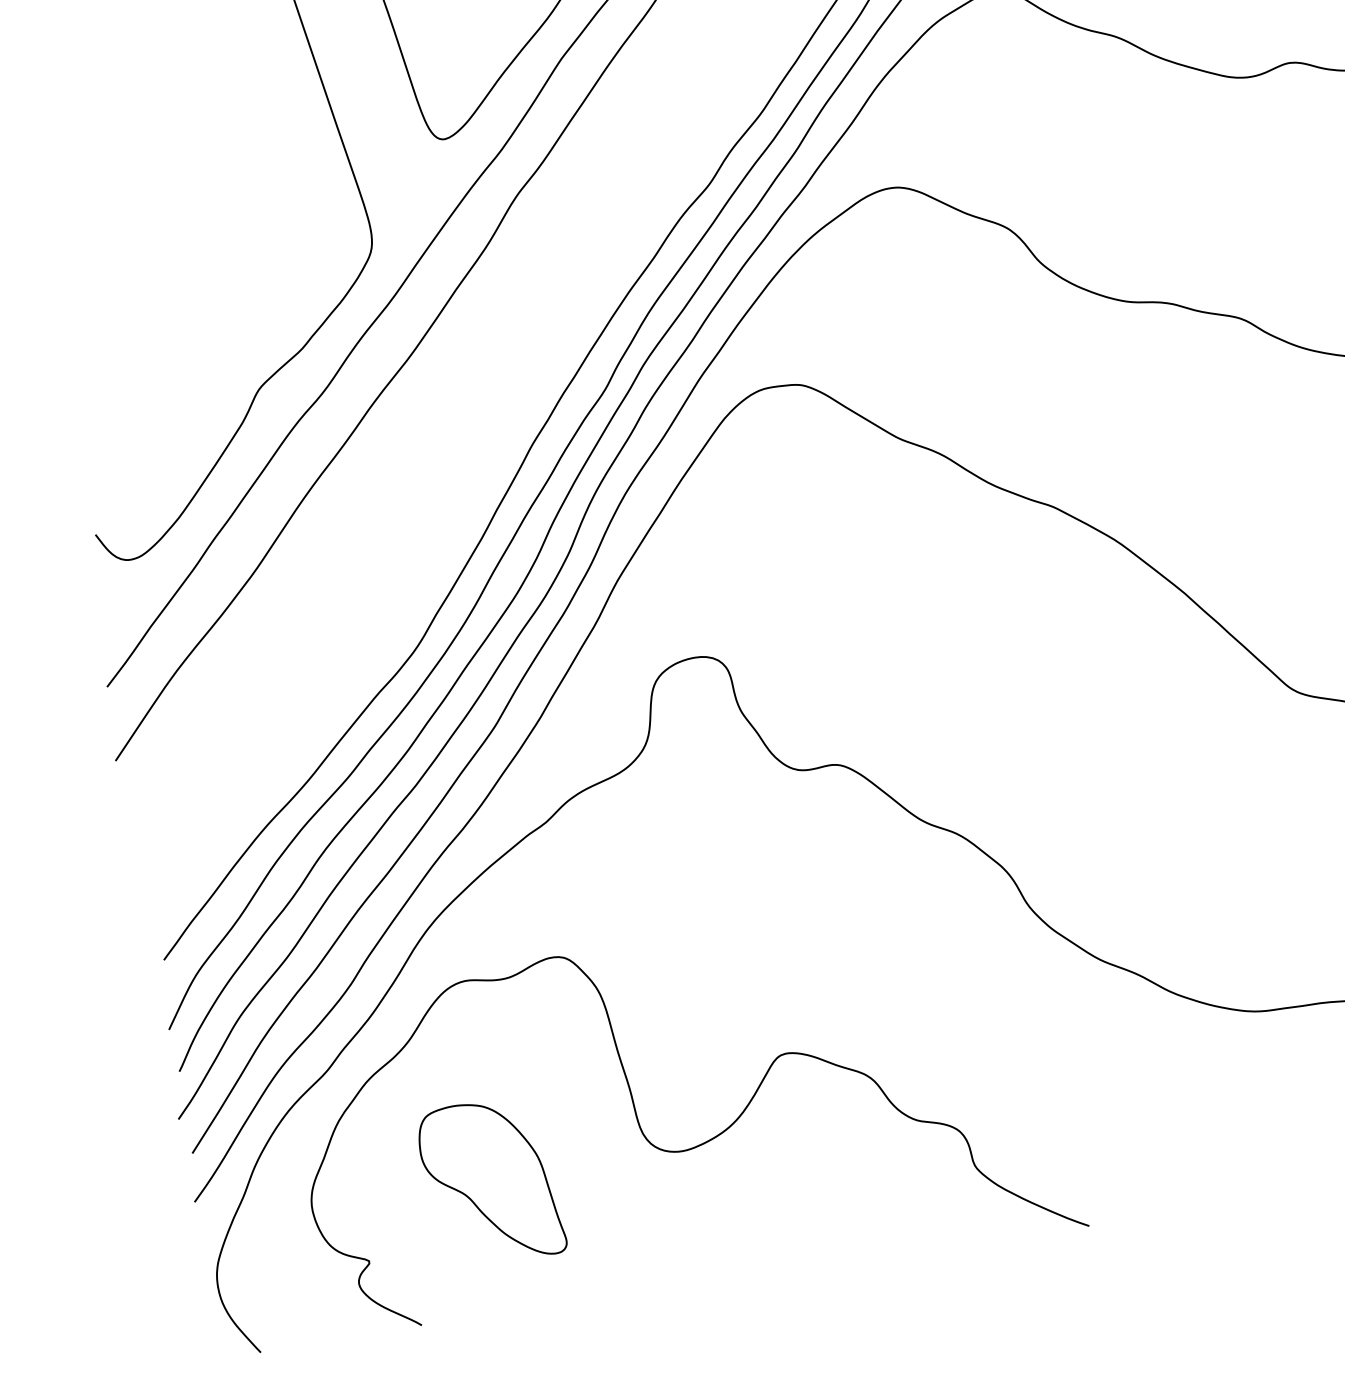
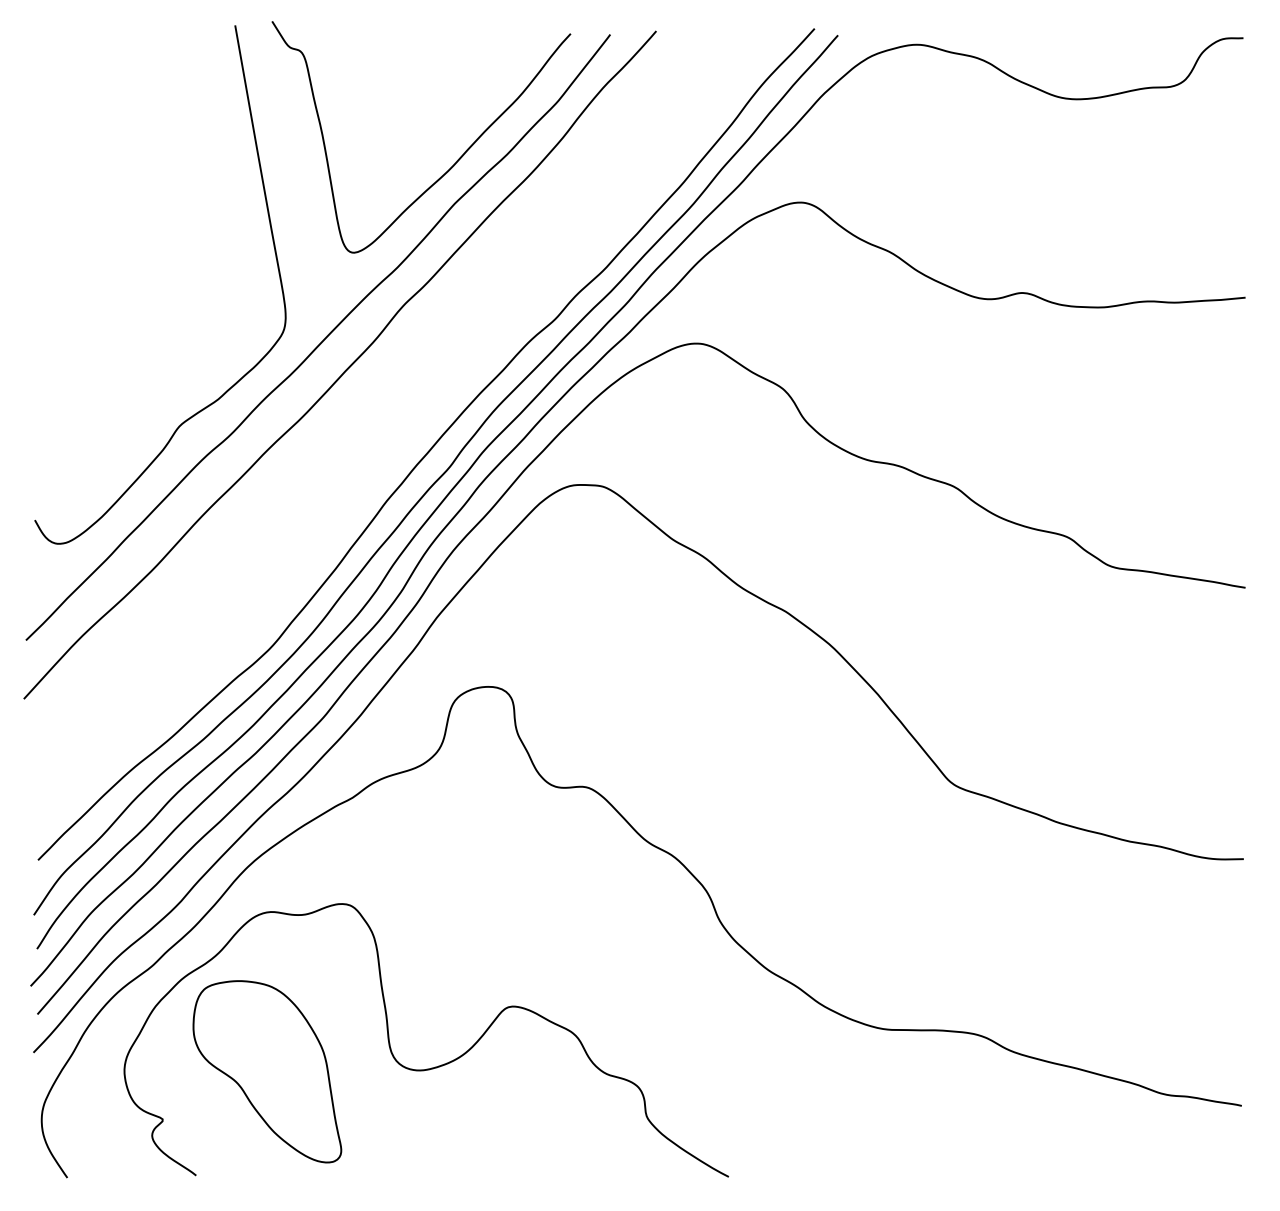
part: (491, 1181) -> (267, 1071), size x1.43

